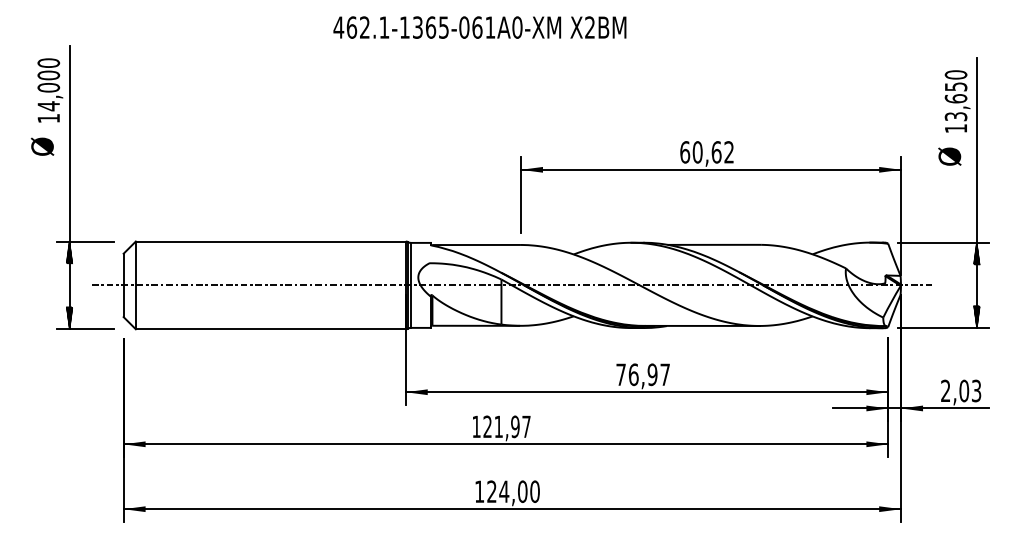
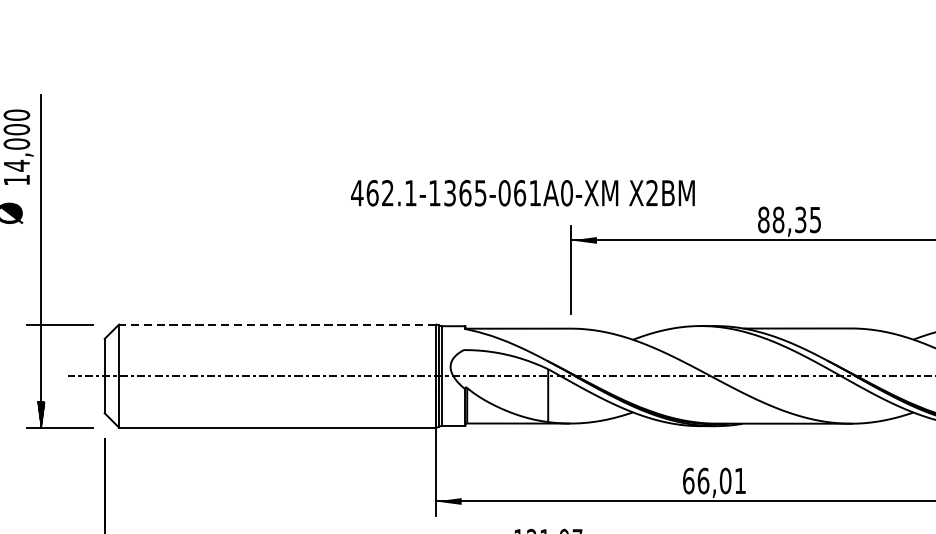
text: (479, 27) -> (522, 193), moved
text: (706, 152) -> (788, 220), 60,62 -> 88,35
line: (270, 241) -> (277, 324), solid -> dashed
hatch: (69, 252) -> (41, 337), removed
text: (642, 374) -> (713, 480), 76,97 -> 66,01

